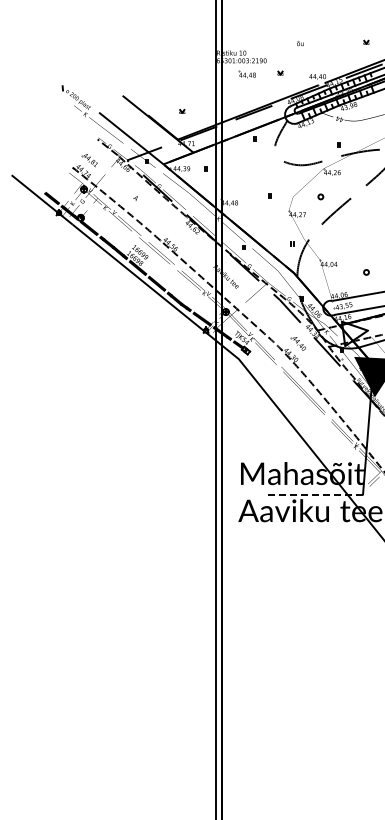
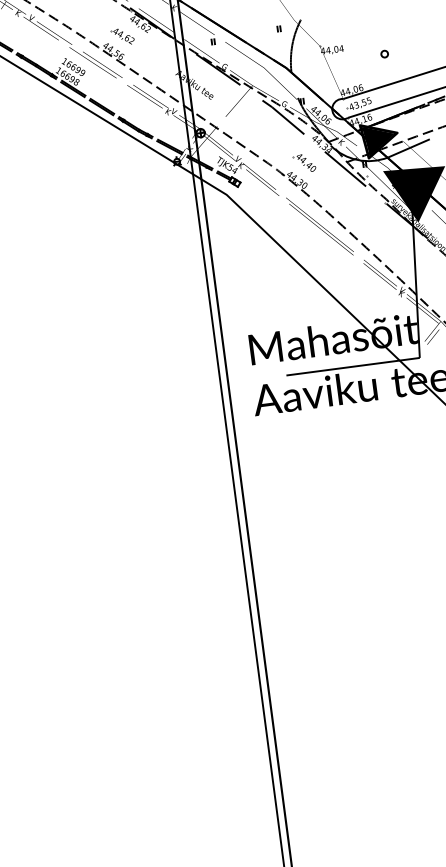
part: (178, 234) -> (122, 36), added
fill: (354, 333) -> (379, 139), added
line: (313, 495) -> (352, 366), dashed -> solid

